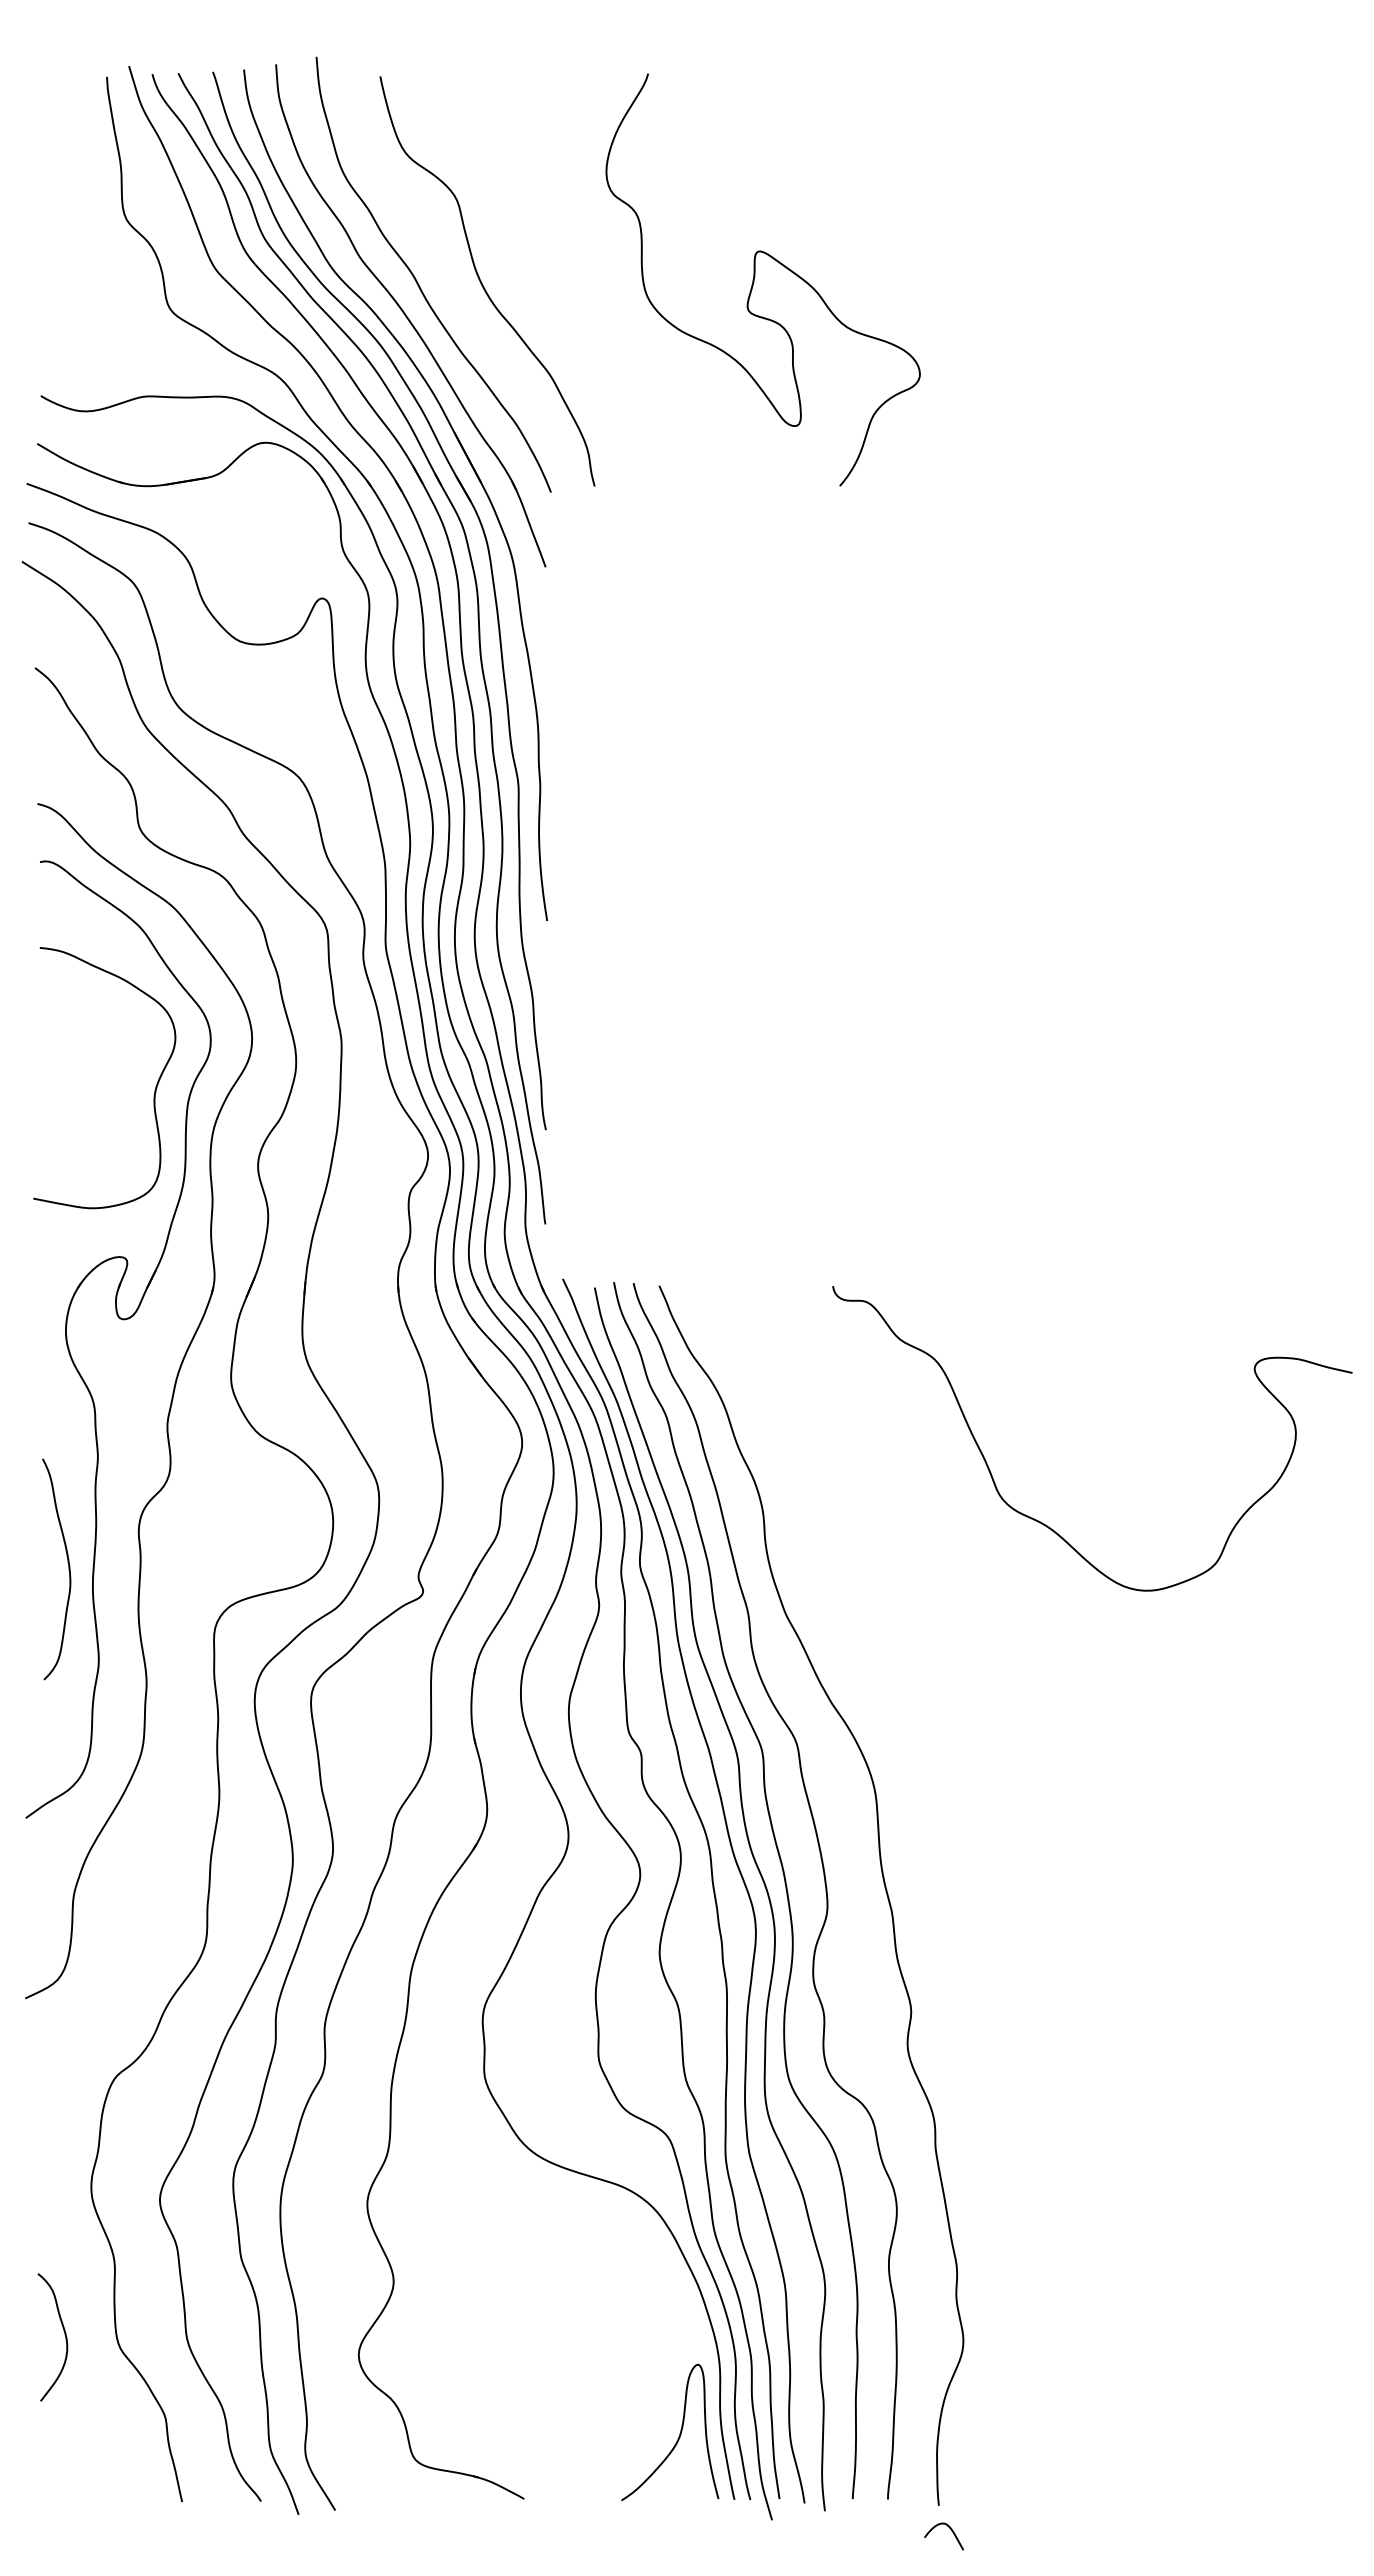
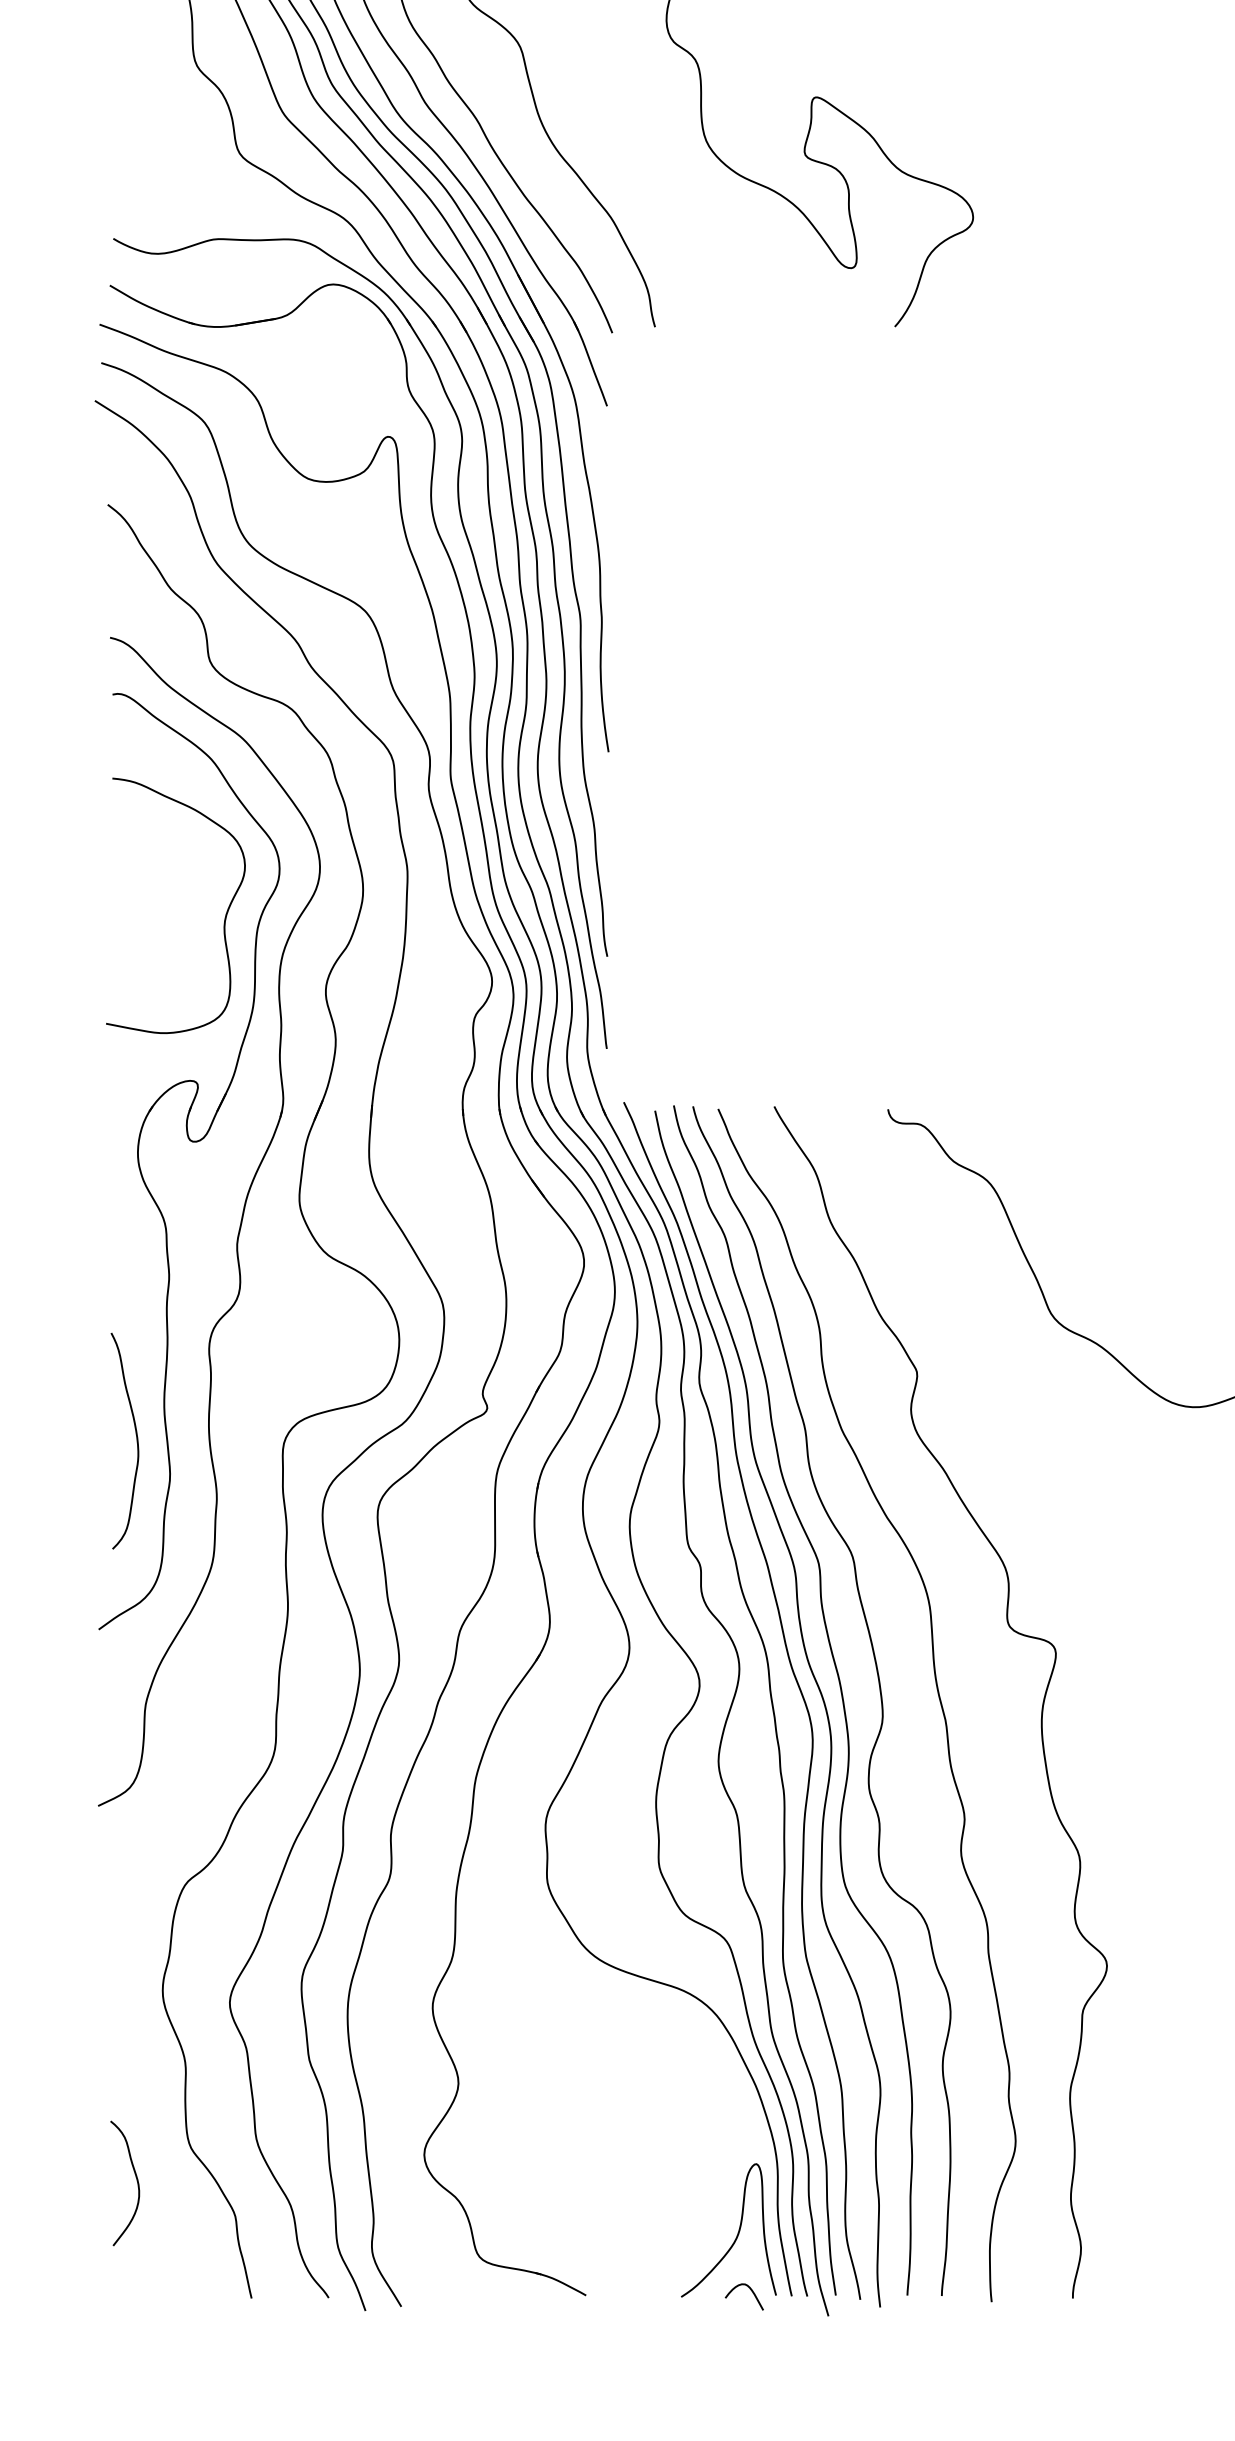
curve: (68, 1569) -> (136, 1441), moved
curve: (989, 1901) -> (1041, 1711), added
curve: (64, 2334) -> (136, 2180), moved
curve: (951, 2531) -> (751, 2292), moved

